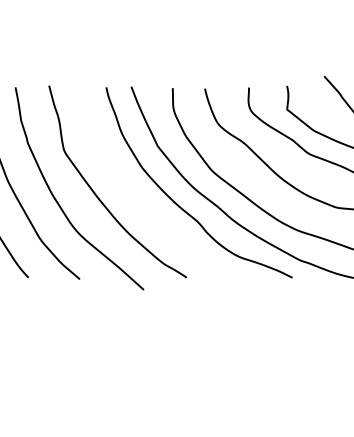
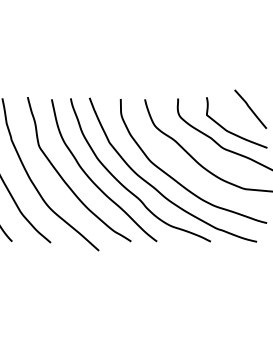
curve: (133, 193) -> (91, 178), added

